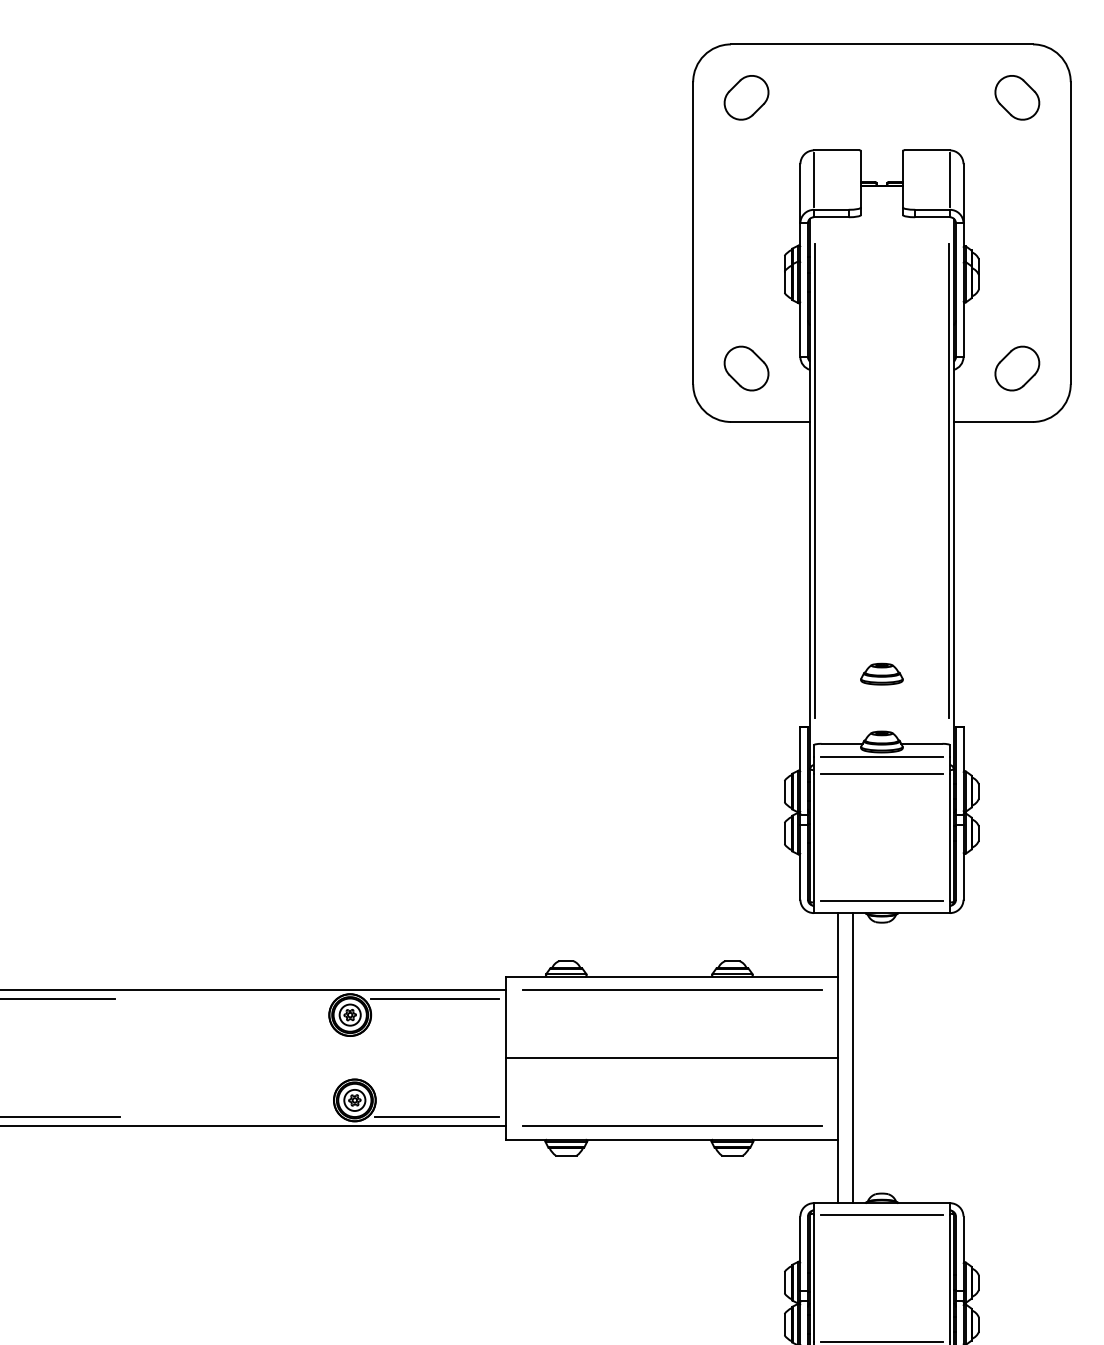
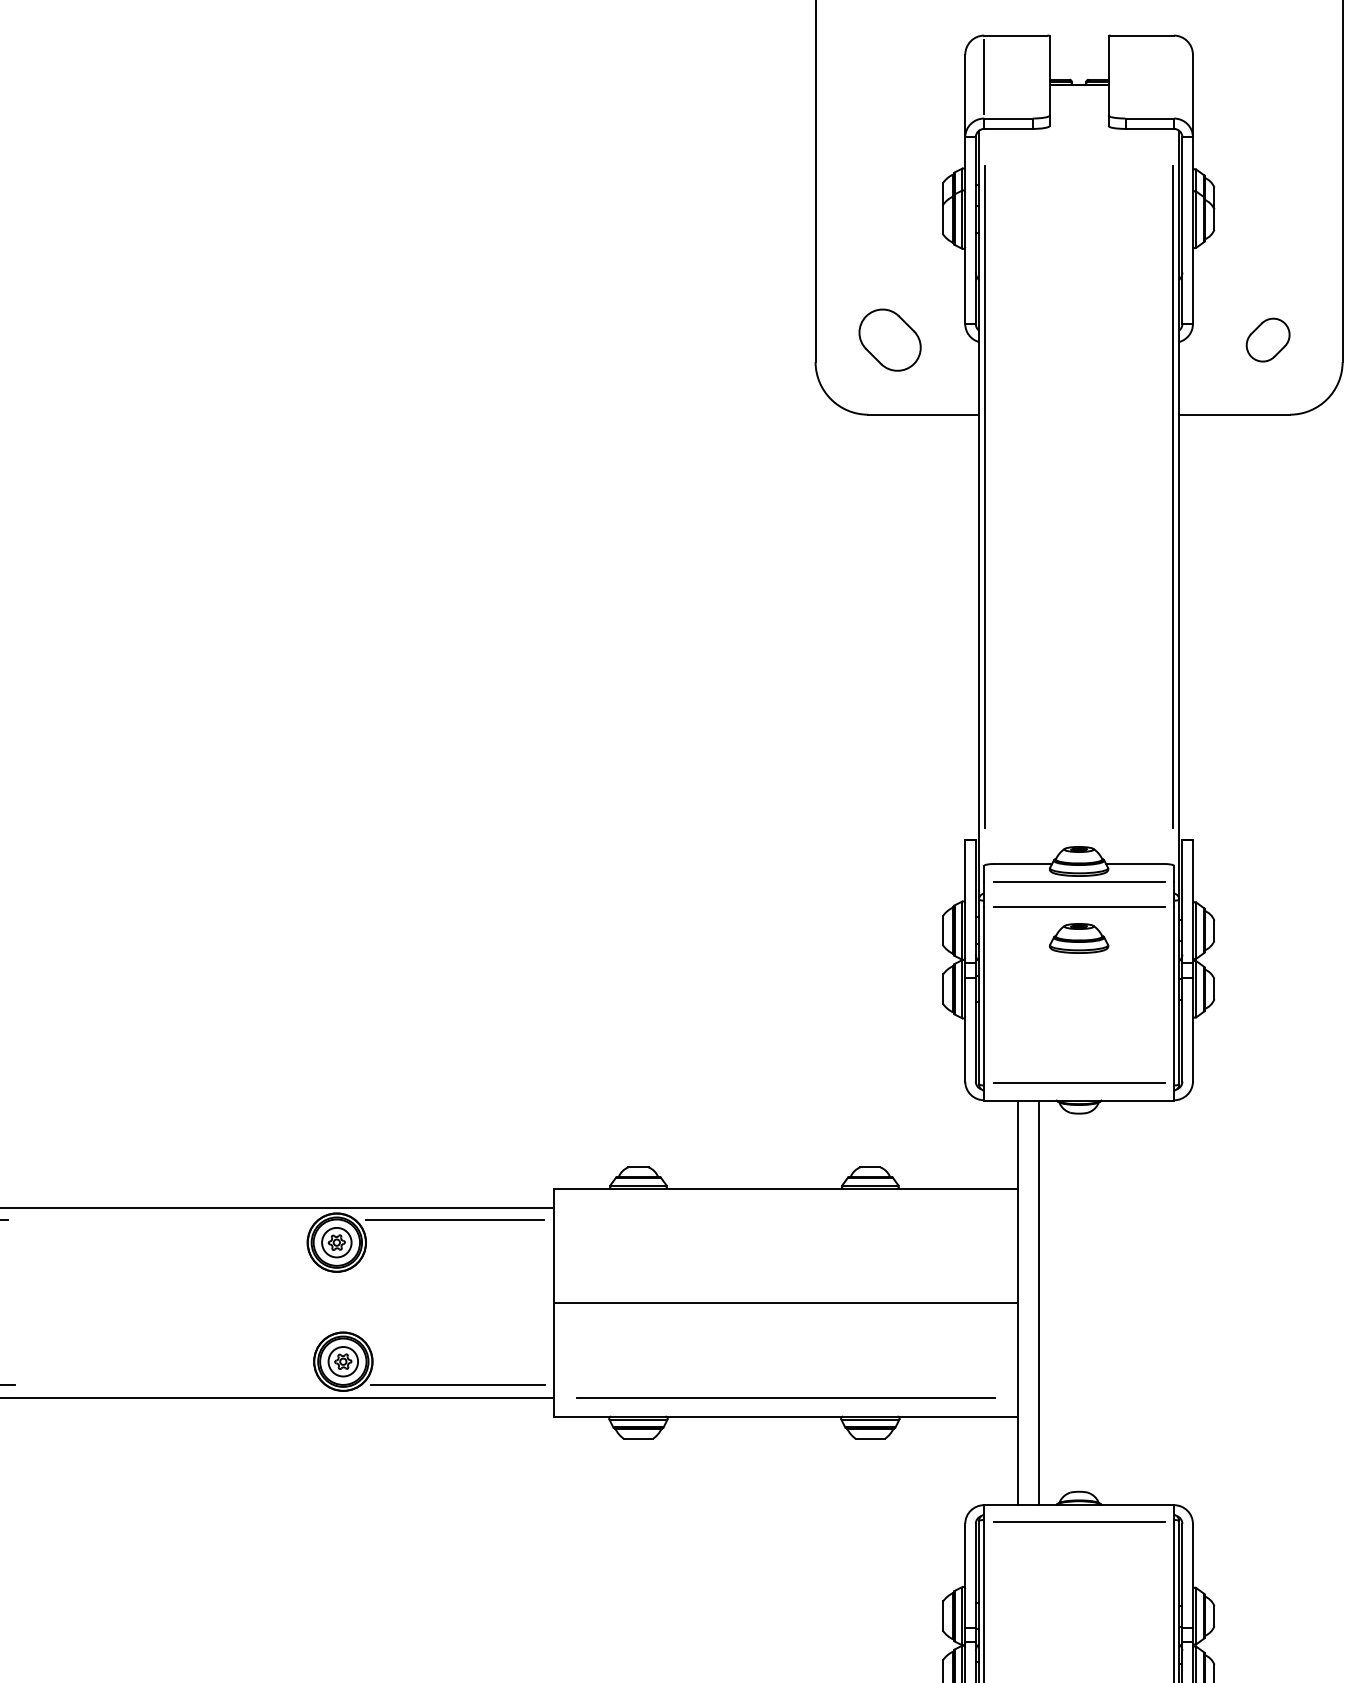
line: (949, 179) -> (1173, 76), removed
part: (1017, 368) -> (1268, 340), size x0.7
part: (881, 673) -> (1078, 937), moved
line: (671, 990) -> (785, 1208), removed

